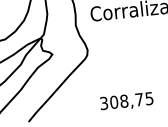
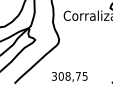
text: (126, 101) -> (69, 76), moved

